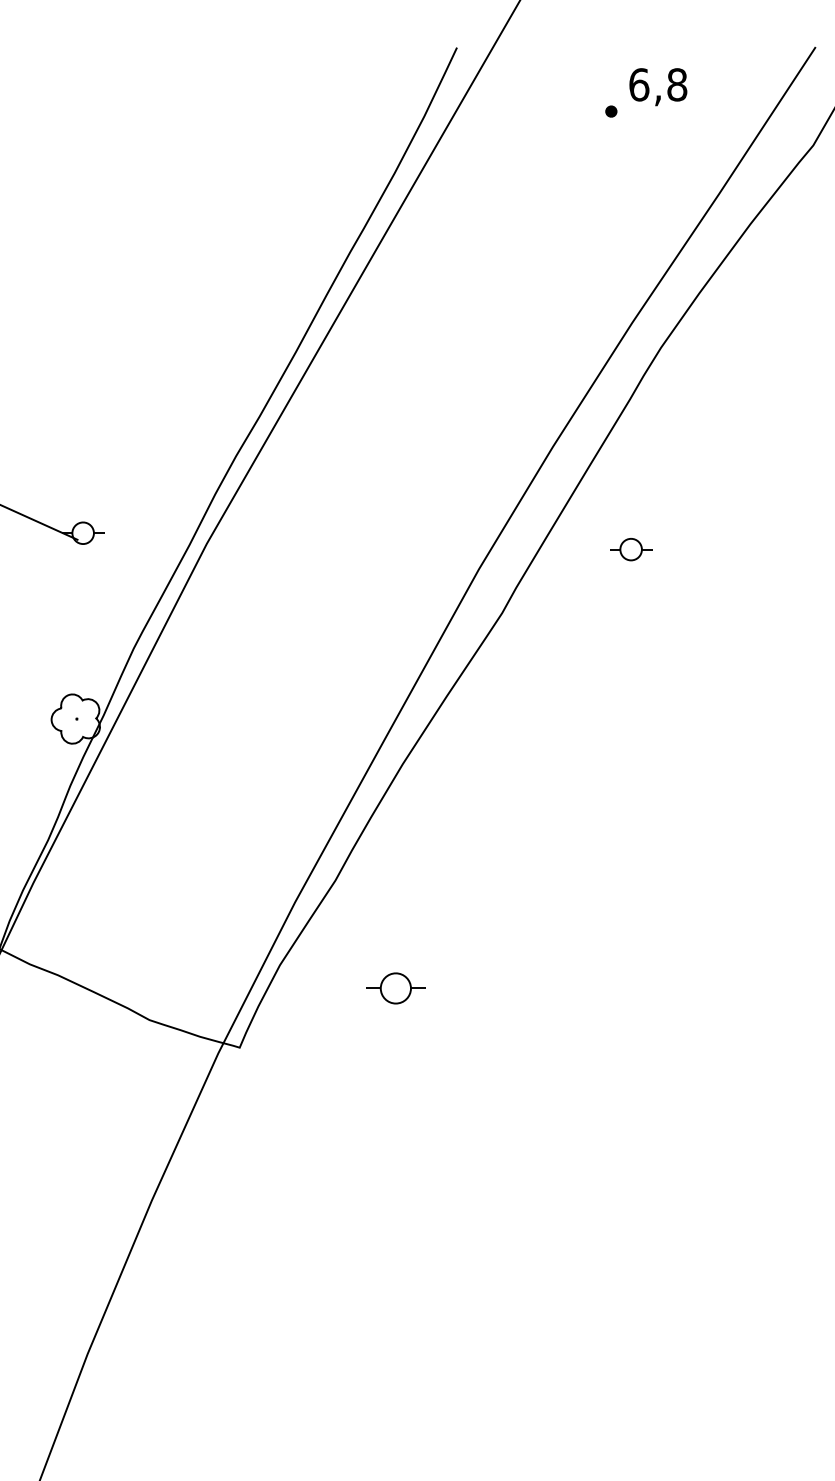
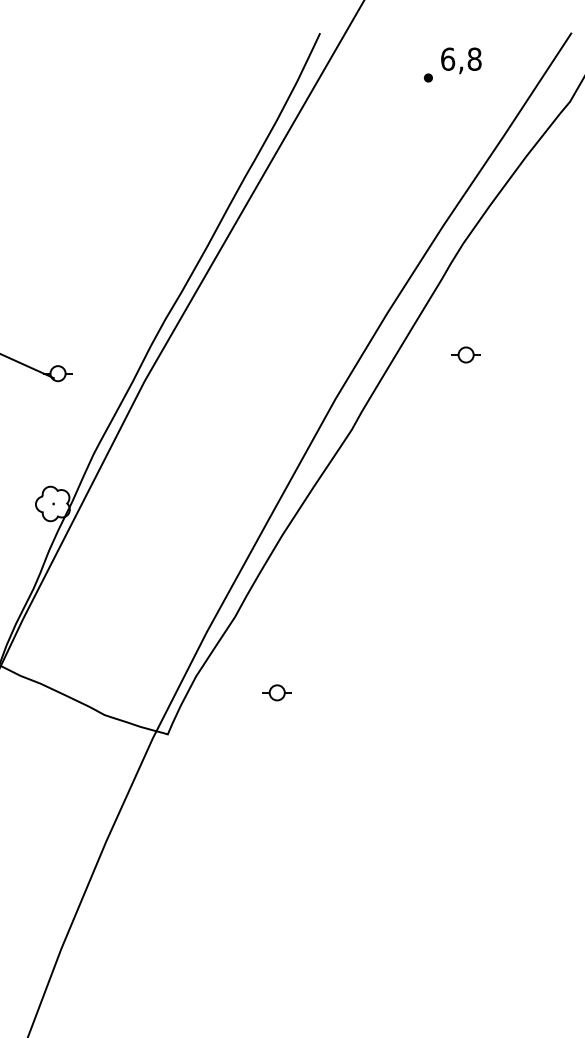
part: (631, 549) -> (466, 354), moved
part: (395, 988) -> (277, 692), size x0.71

